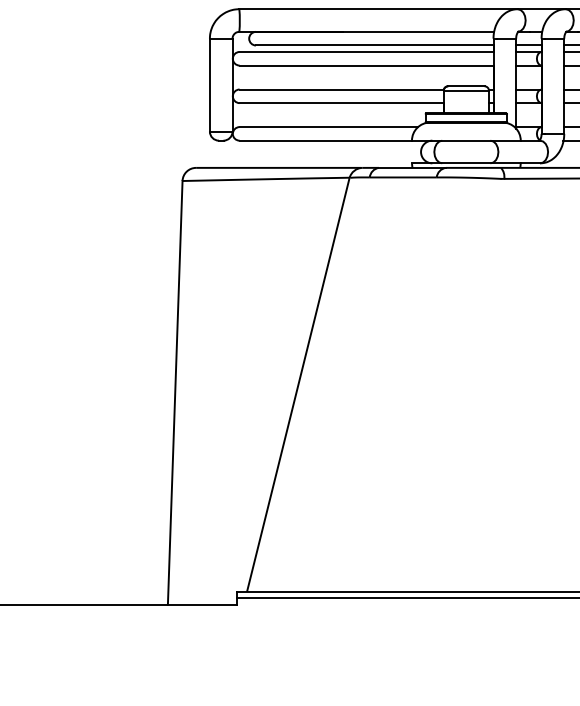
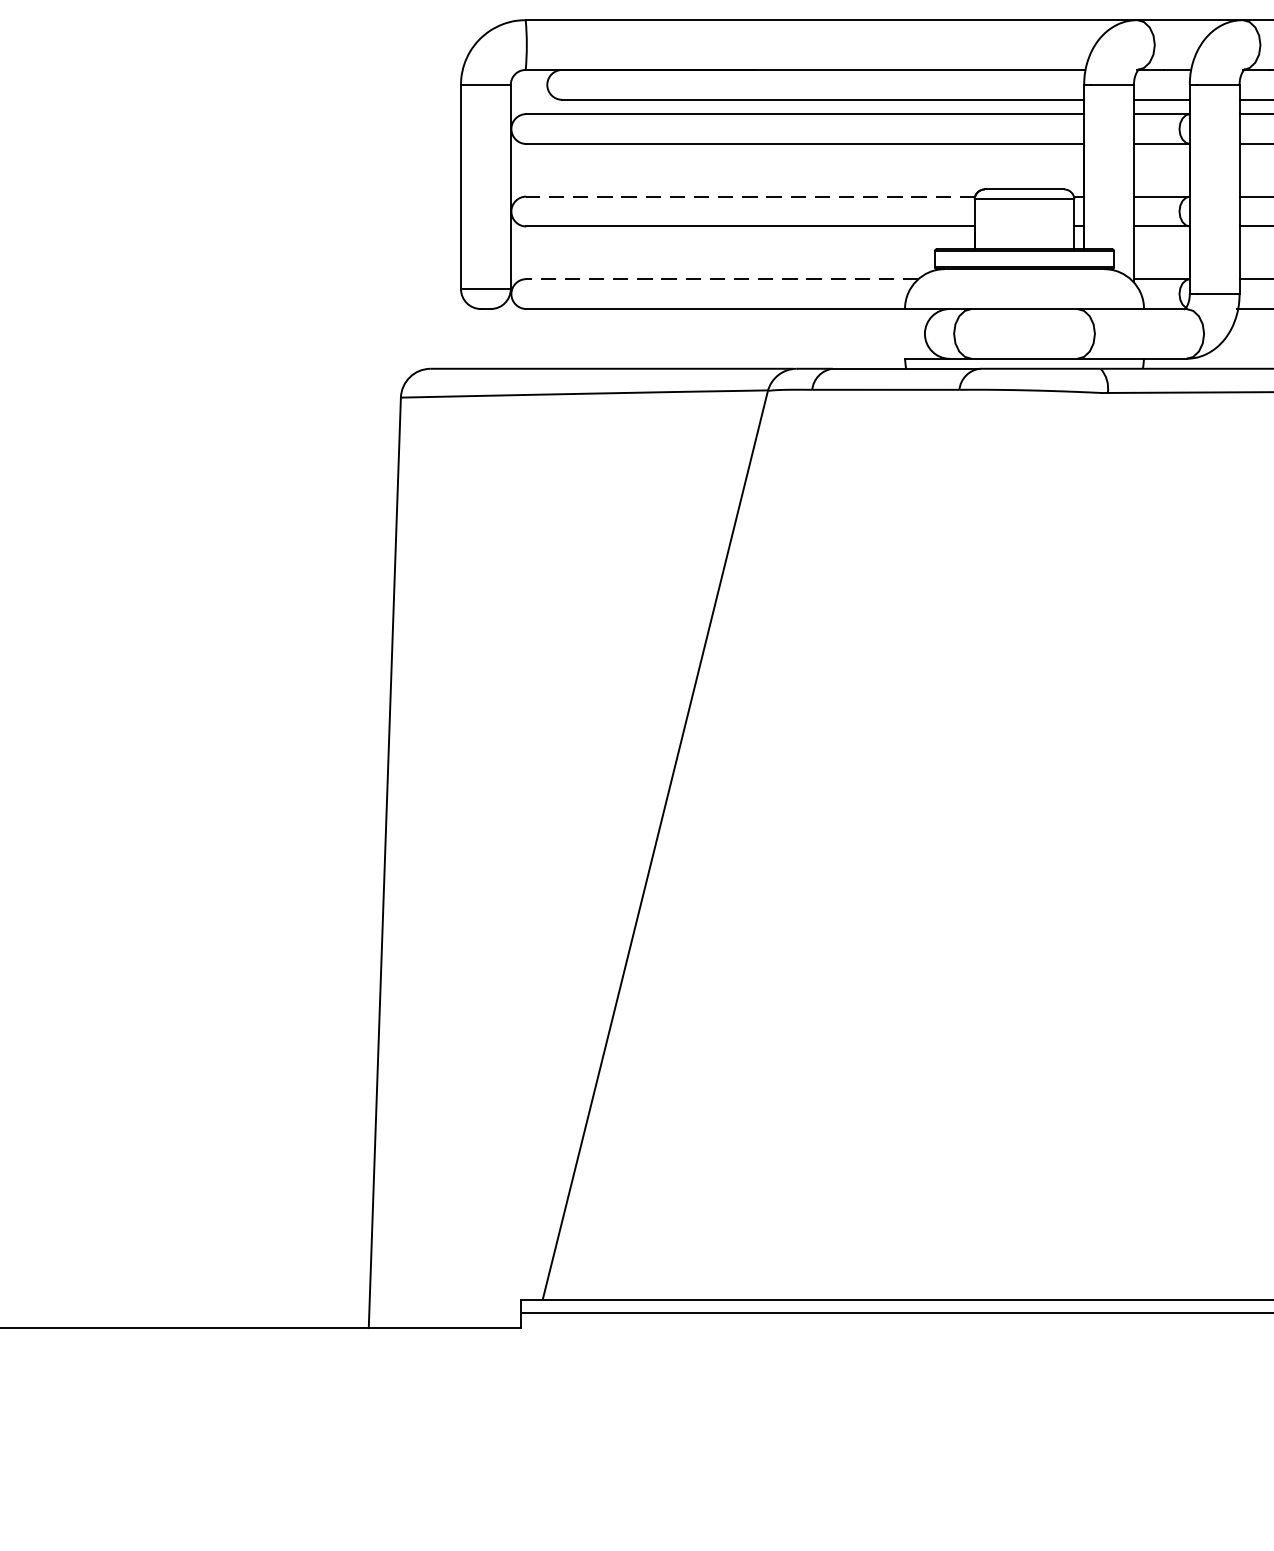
line: (341, 89) -> (750, 196), solid -> dashed
line: (328, 127) -> (721, 280), solid -> dashed

